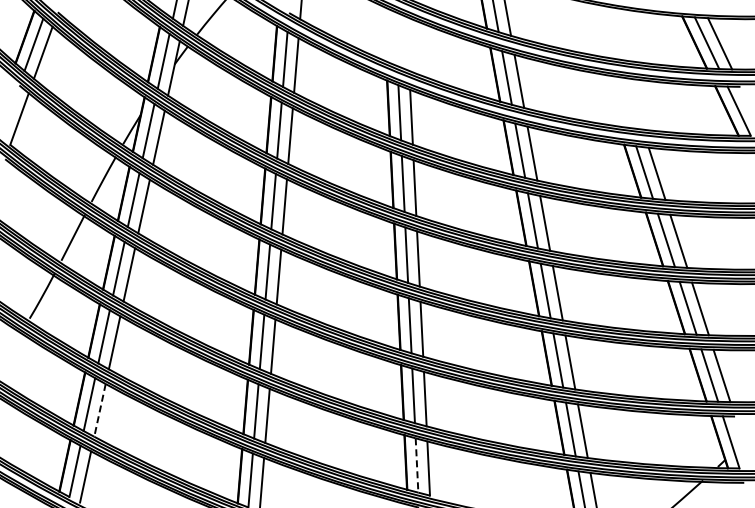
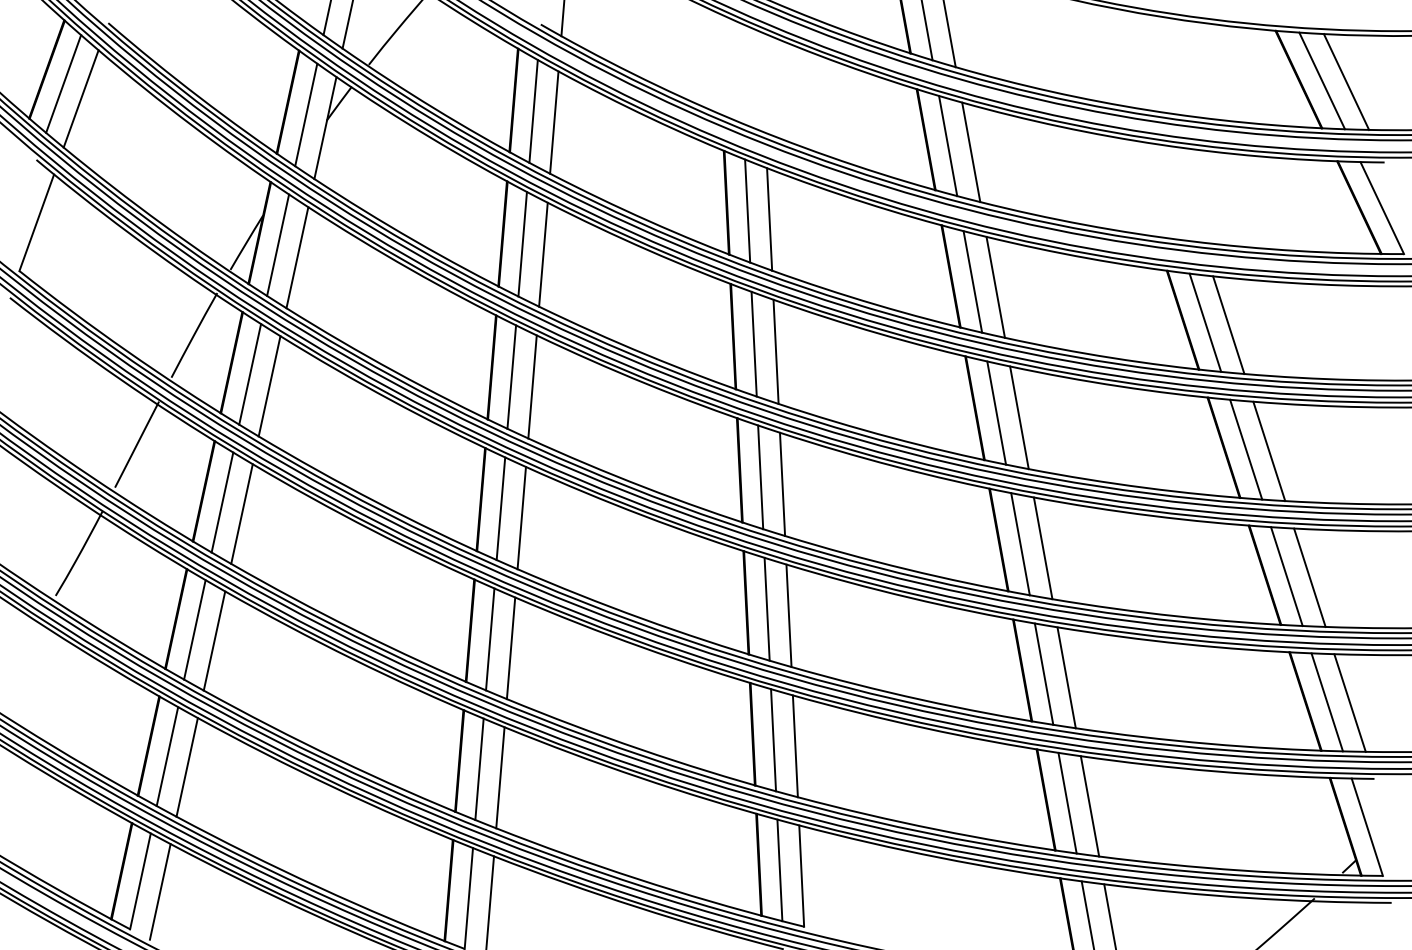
line: (100, 410) -> (188, 767), dashed -> solid
line: (417, 466) -> (780, 872), dashed -> solid

